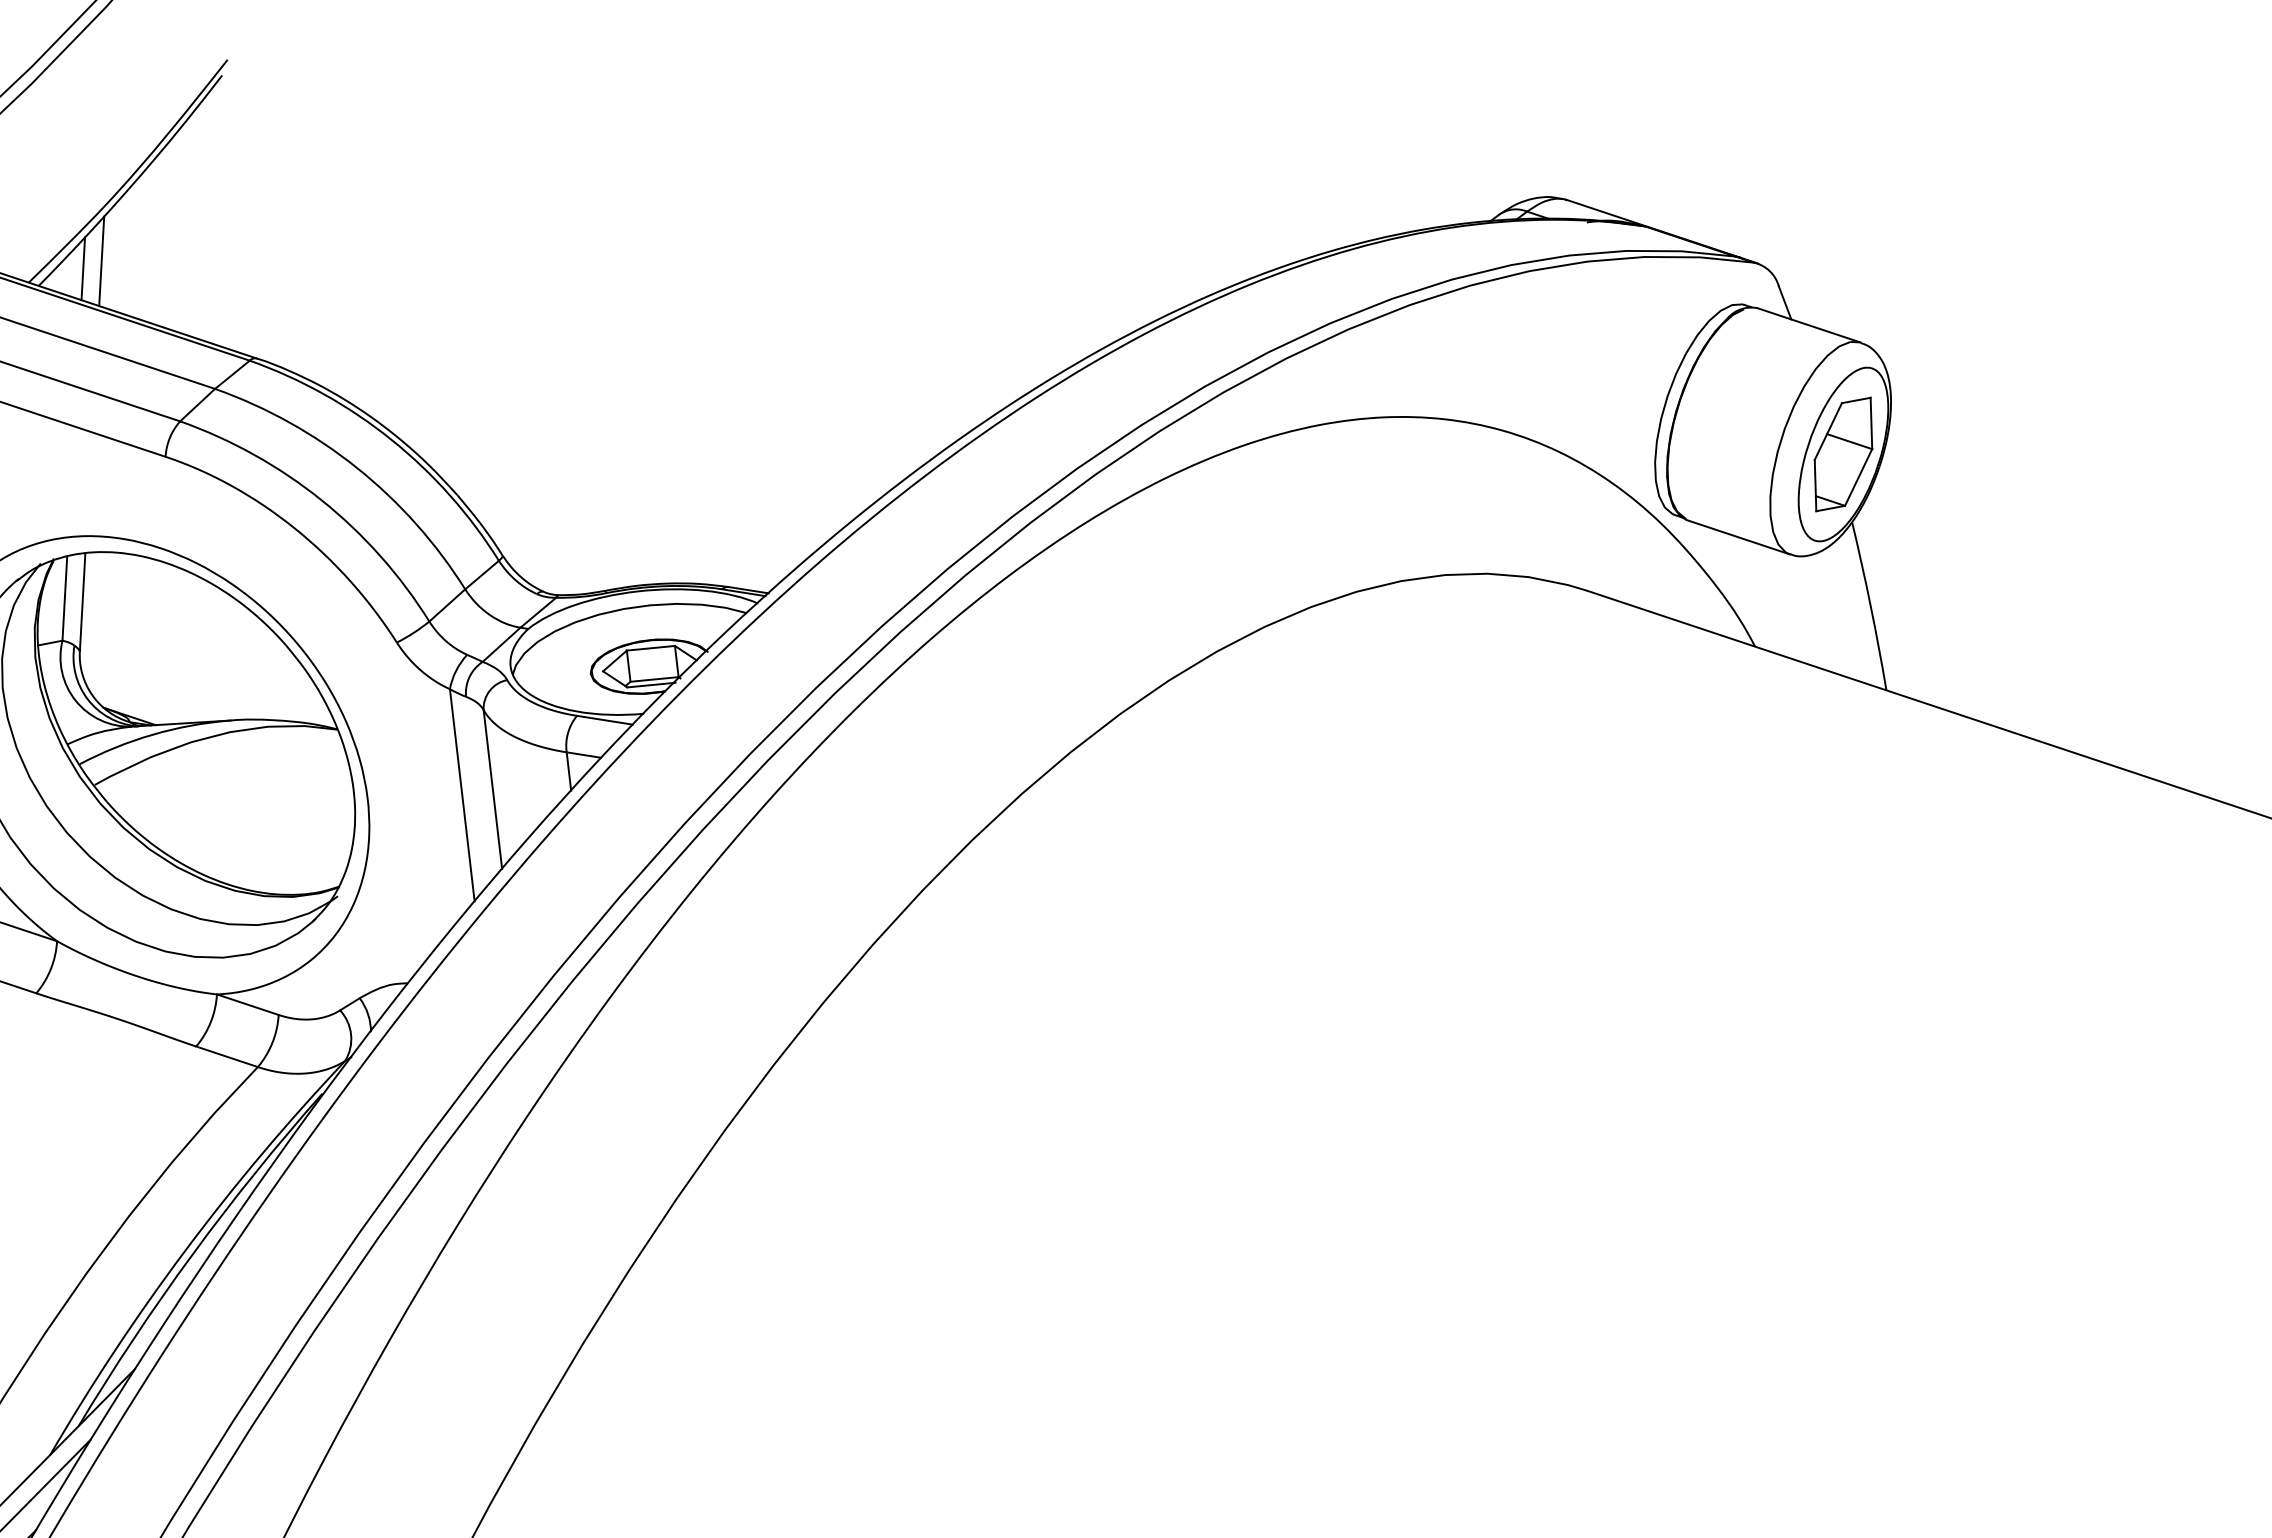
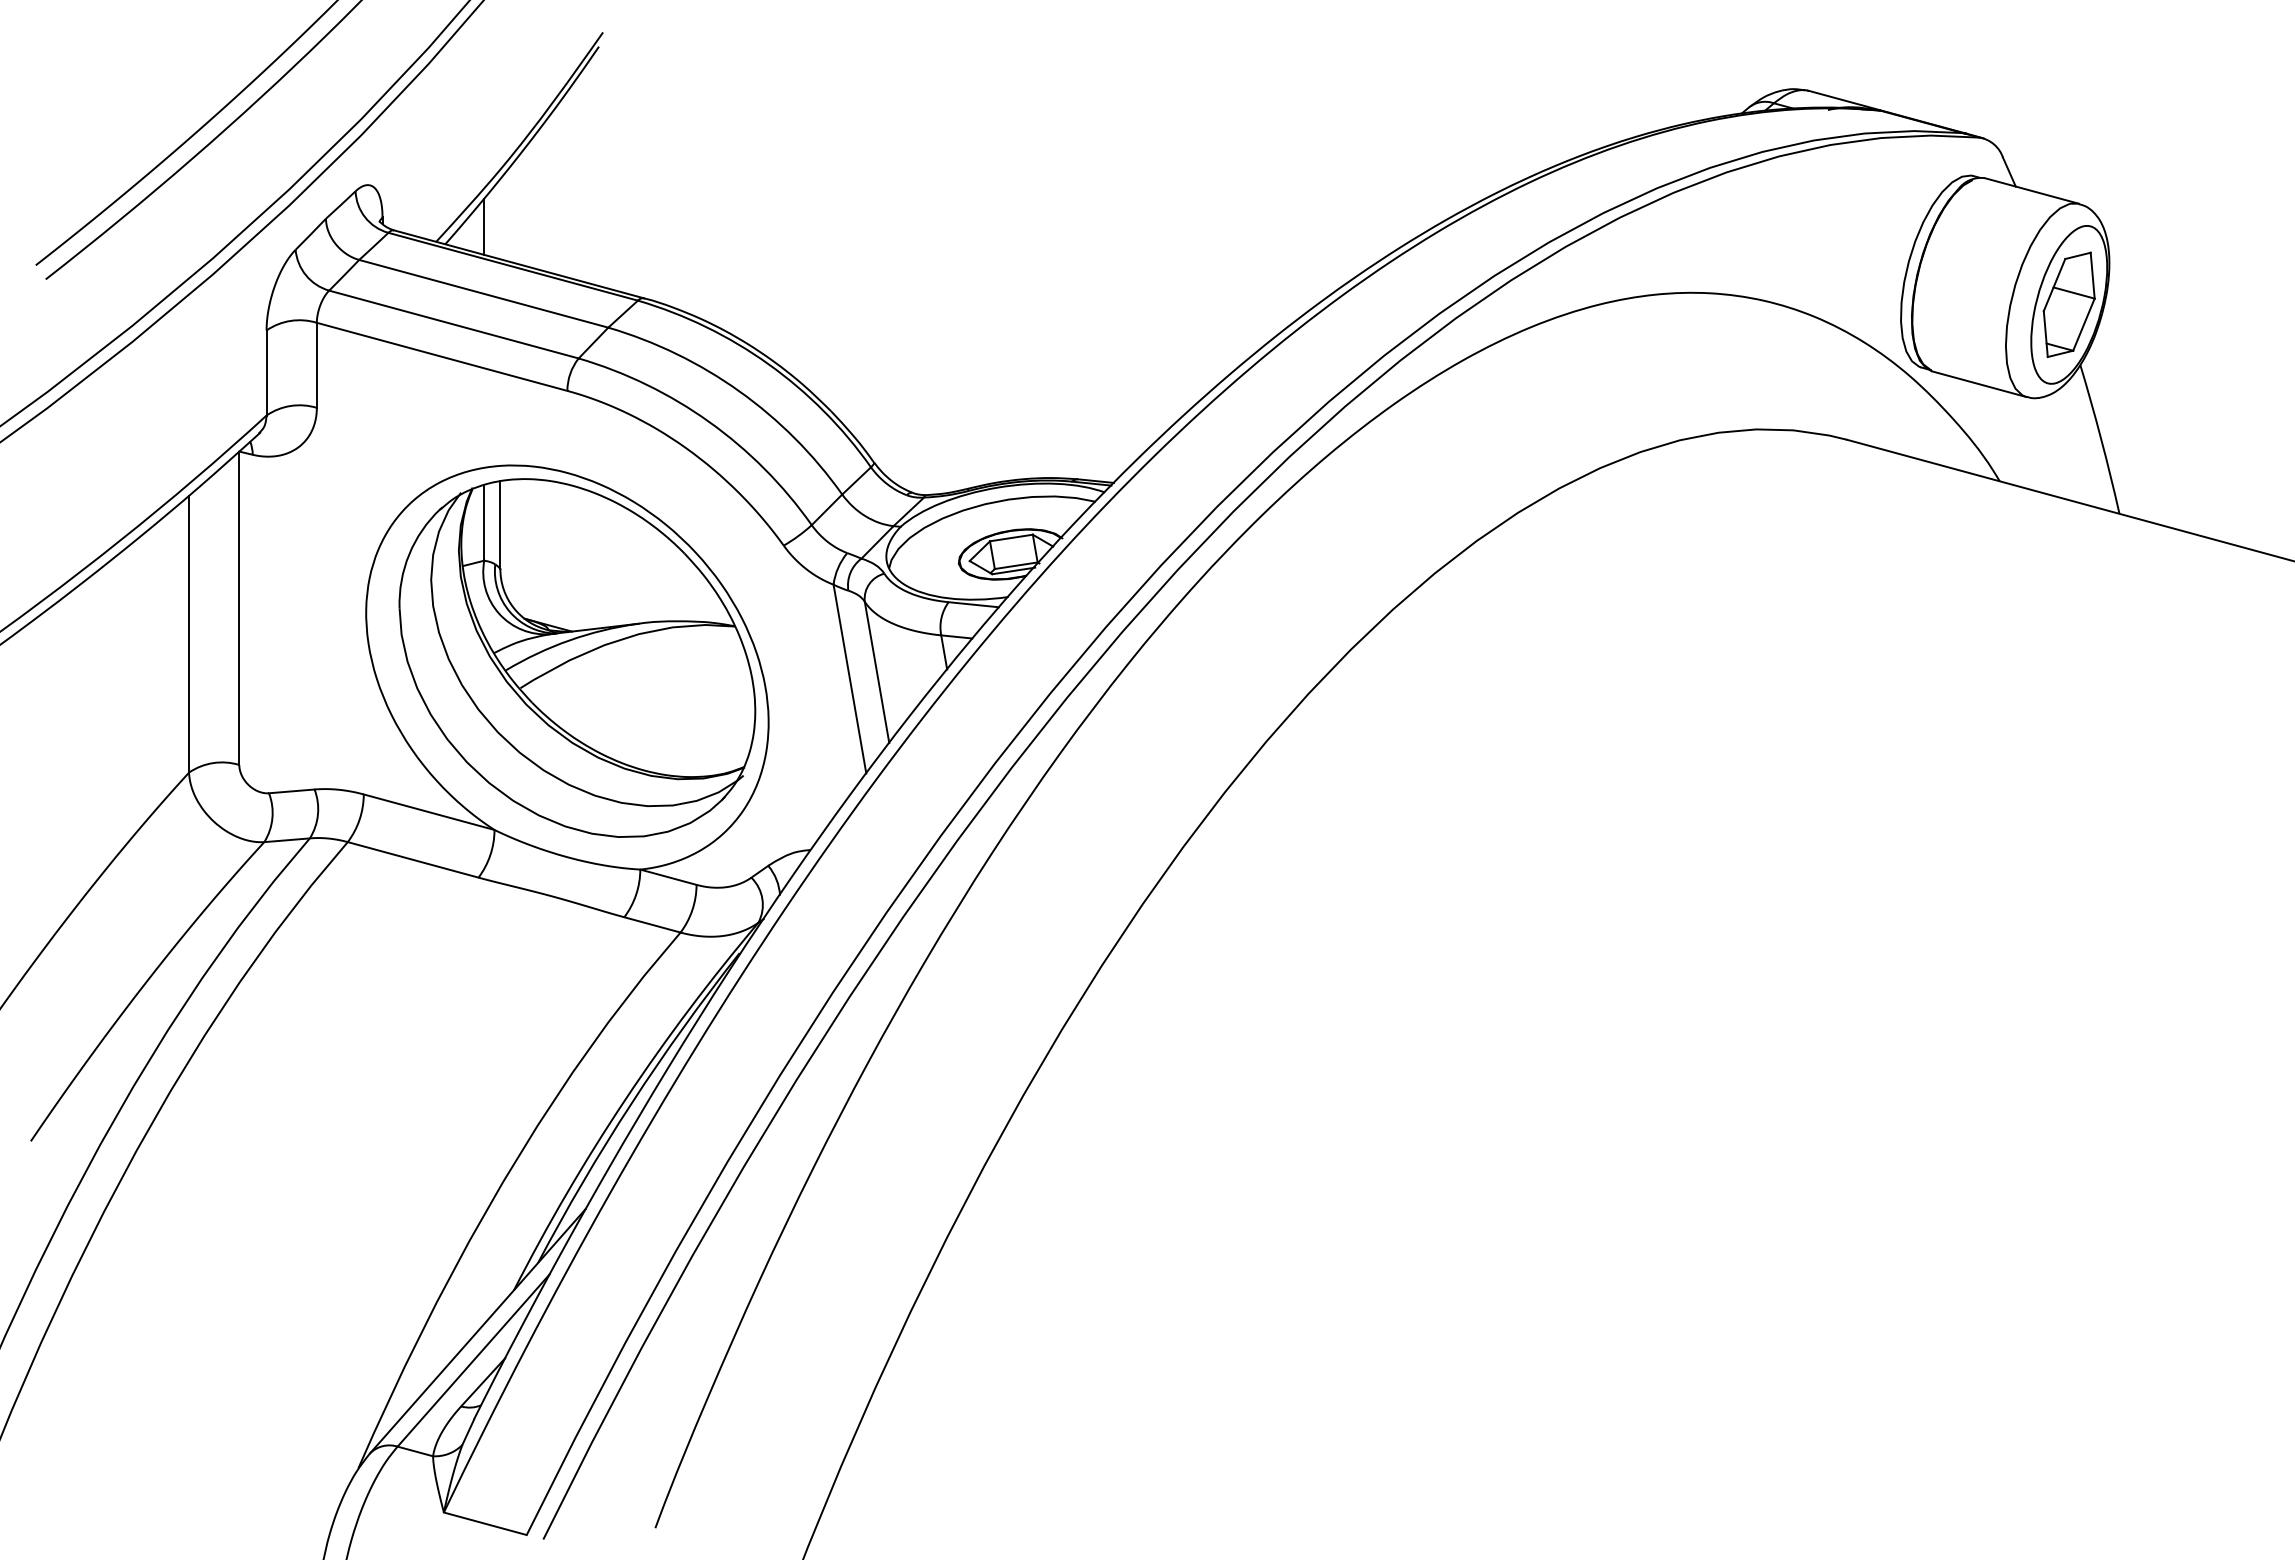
line: (101, 260) -> (500, 218), removed

